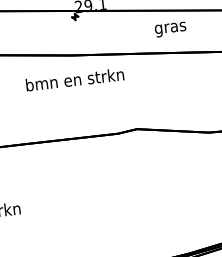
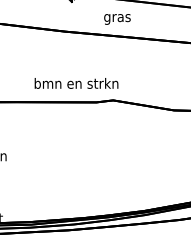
text: (170, 29) -> (117, 19), moved
text: (74, 79) -> (76, 83), moved

